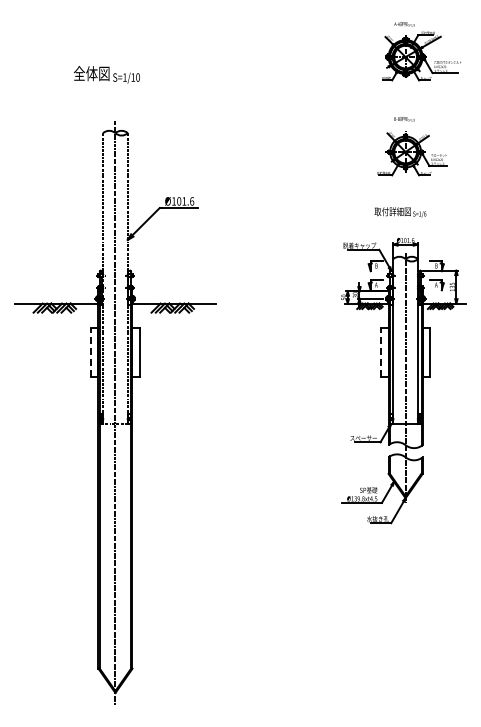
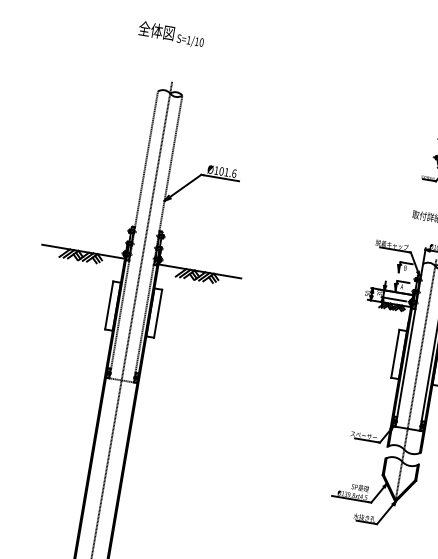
line: (90, 351) -> (109, 304), dashed -> solid
line: (380, 351) -> (395, 353), dashed -> solid

